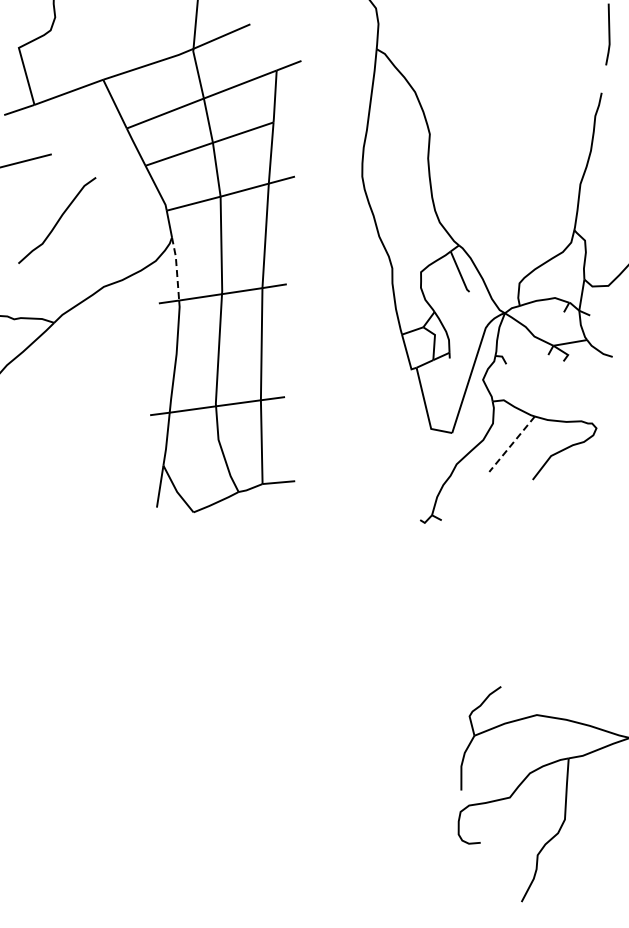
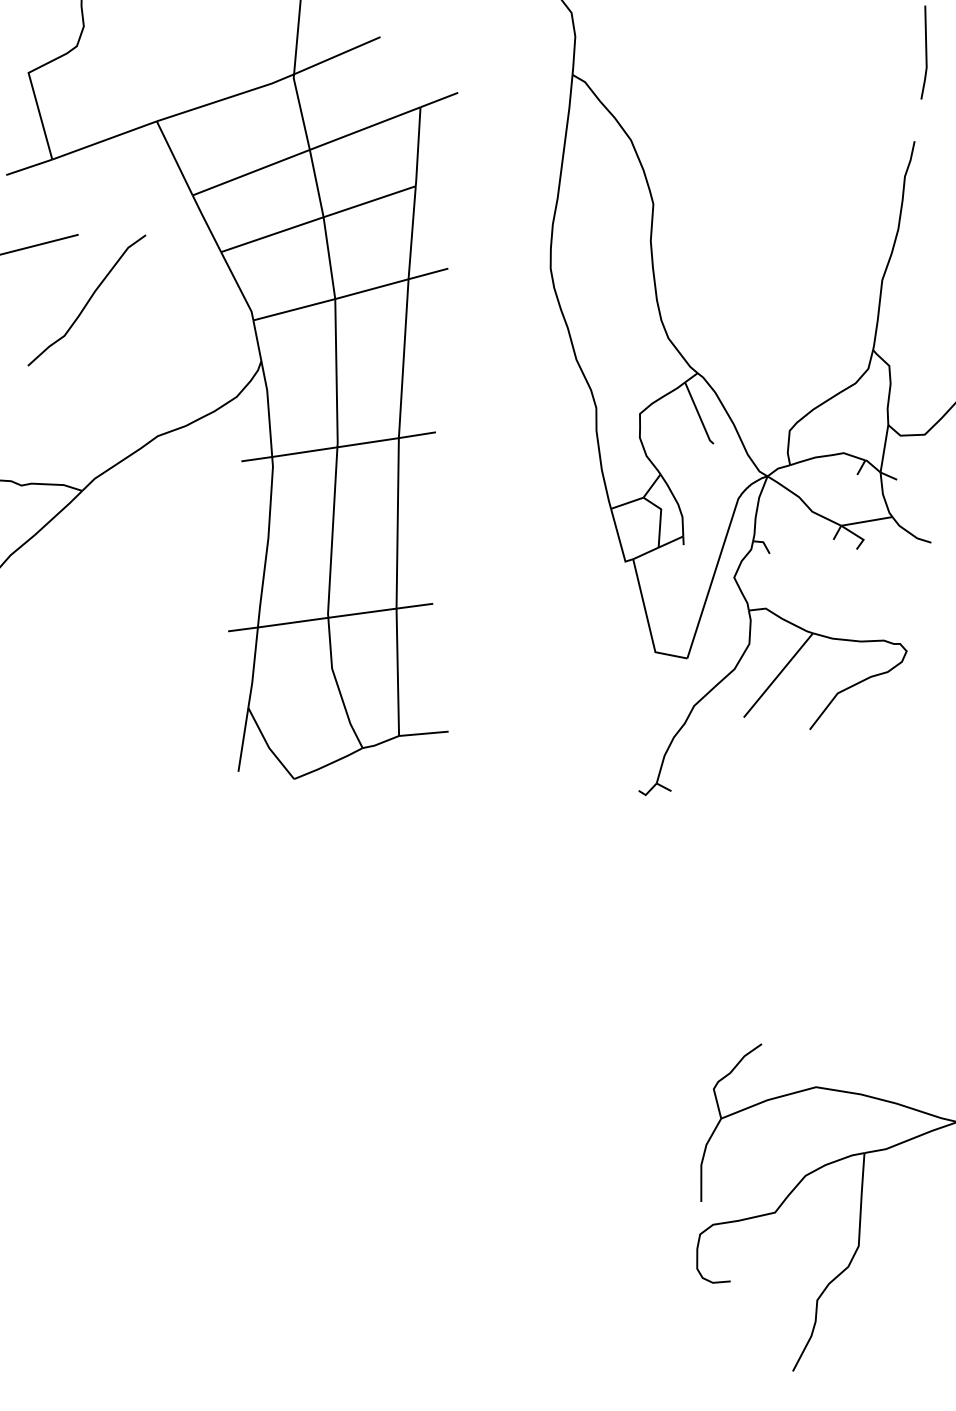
curve: (57, 220) -> (87, 300), moved
line: (176, 268) -> (268, 408), dashed -> solid
line: (512, 444) -> (779, 675), dashed -> solid

